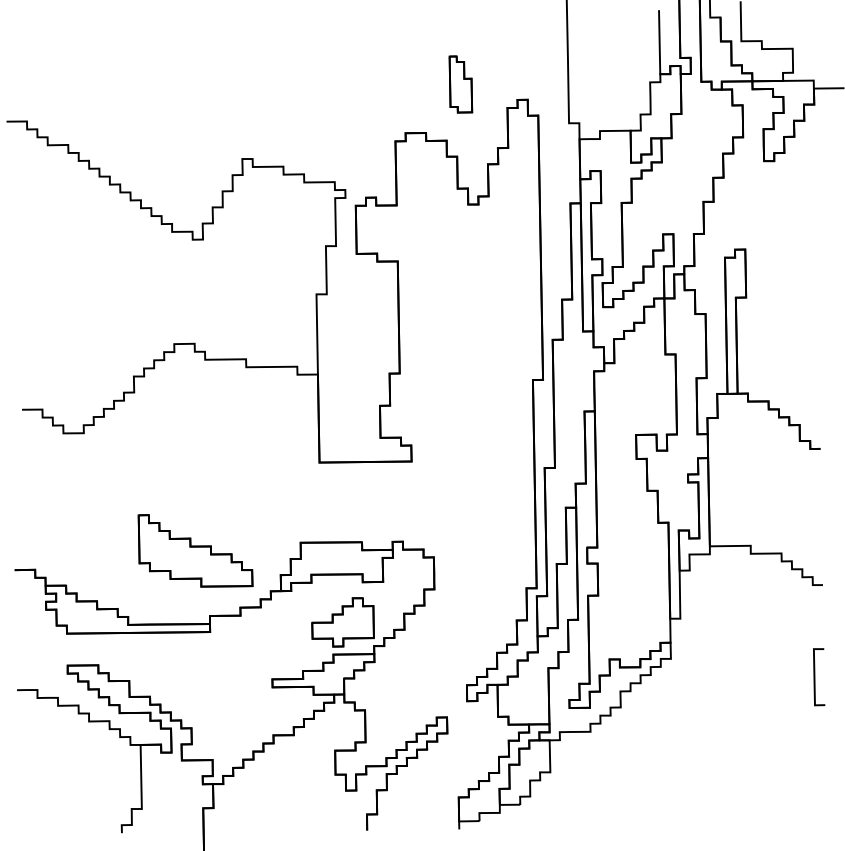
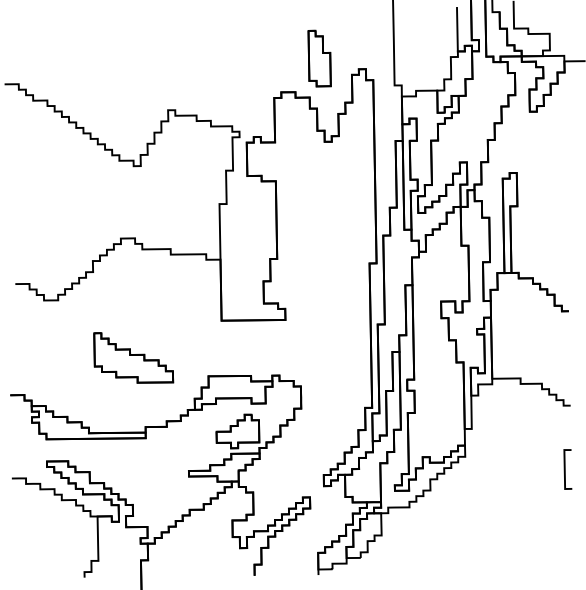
part: (460, 84) -> (319, 58), size x1.43
part: (195, 550) -> (133, 357), moved

